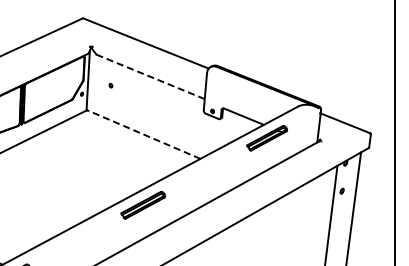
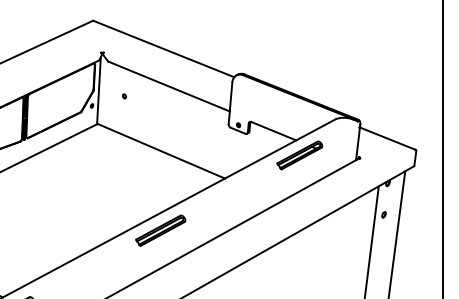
line: (150, 76) -> (168, 86), dashed -> solid
line: (143, 134) -> (161, 151), dashed -> solid

